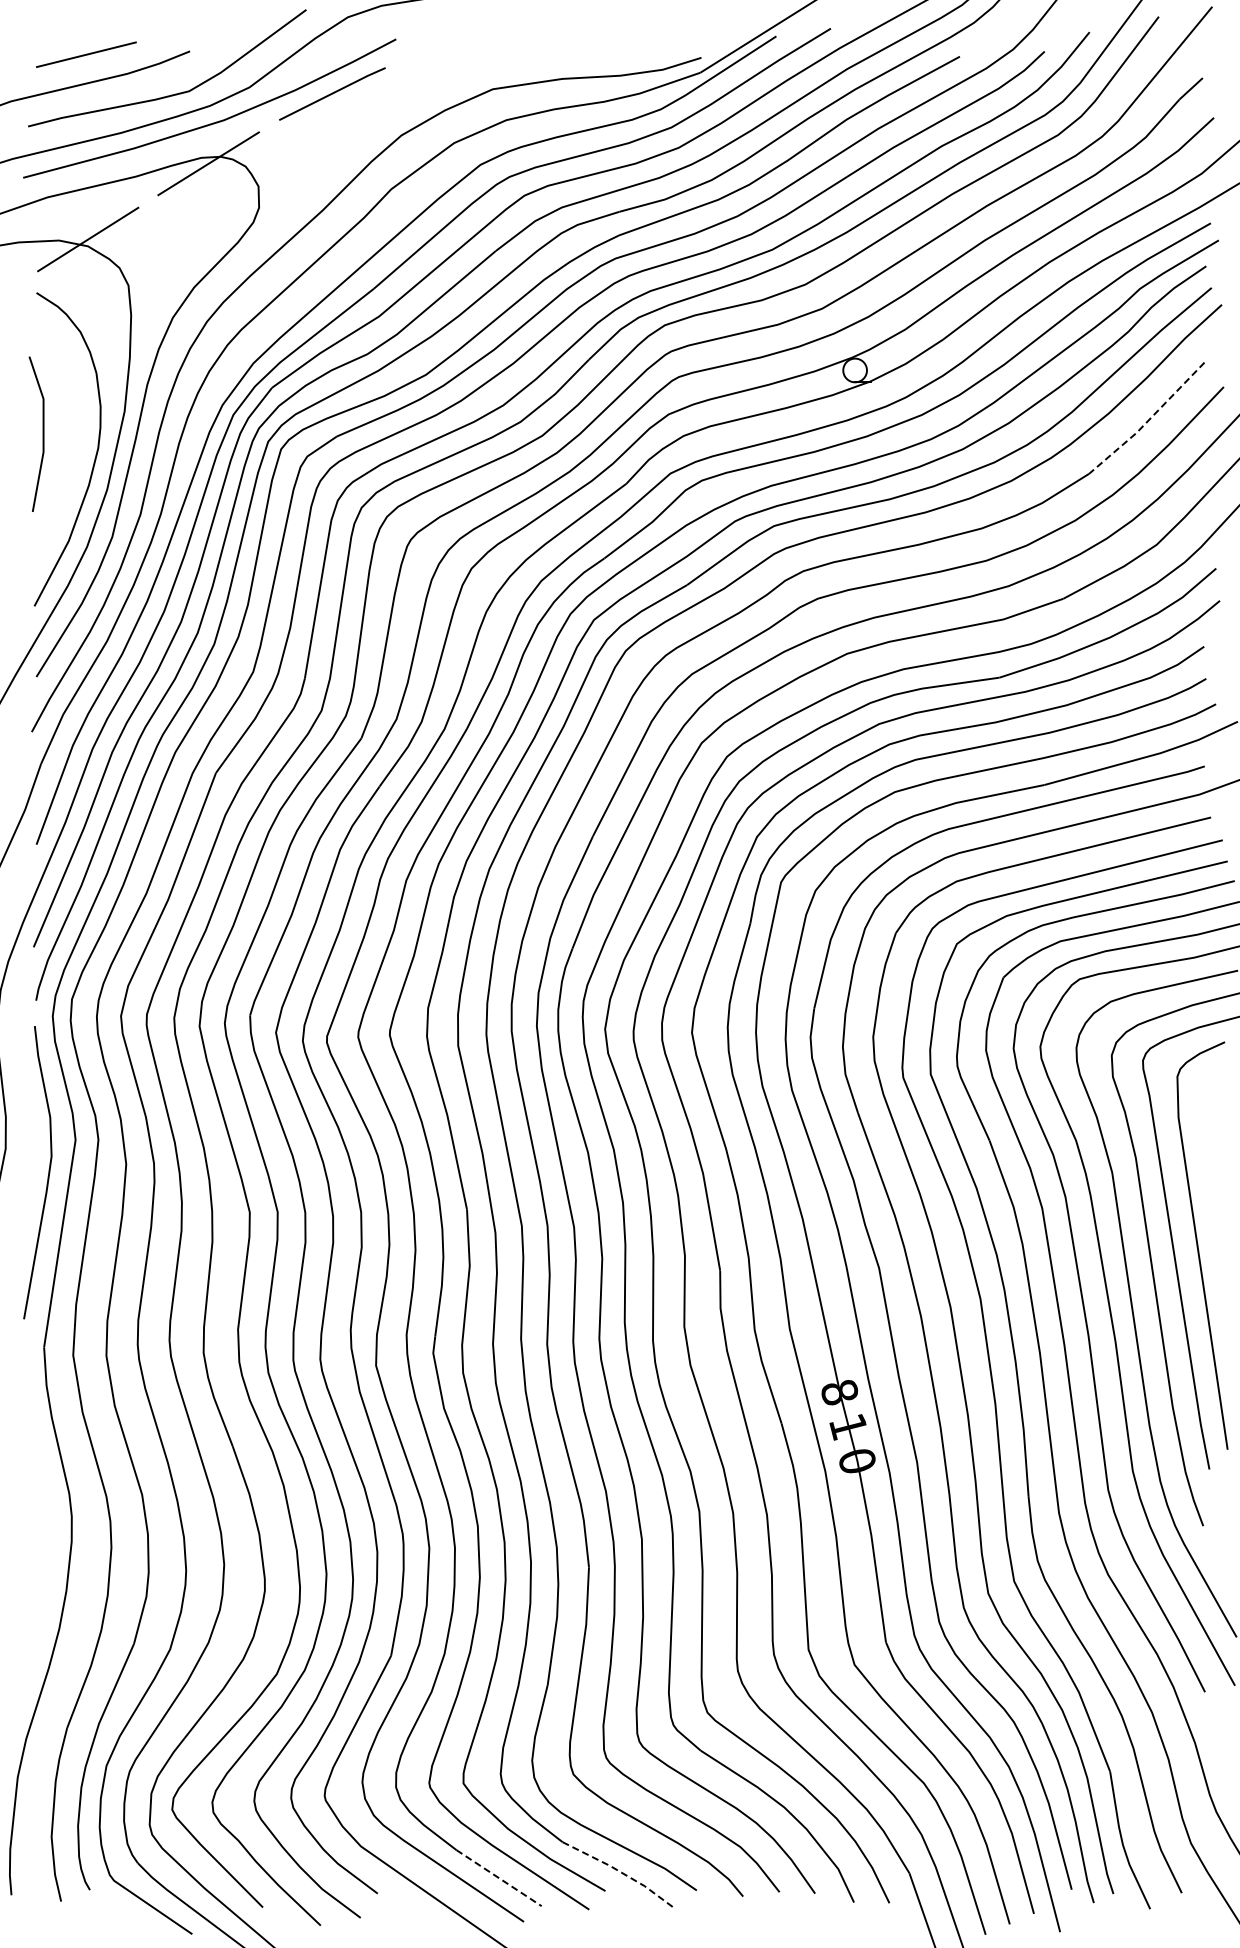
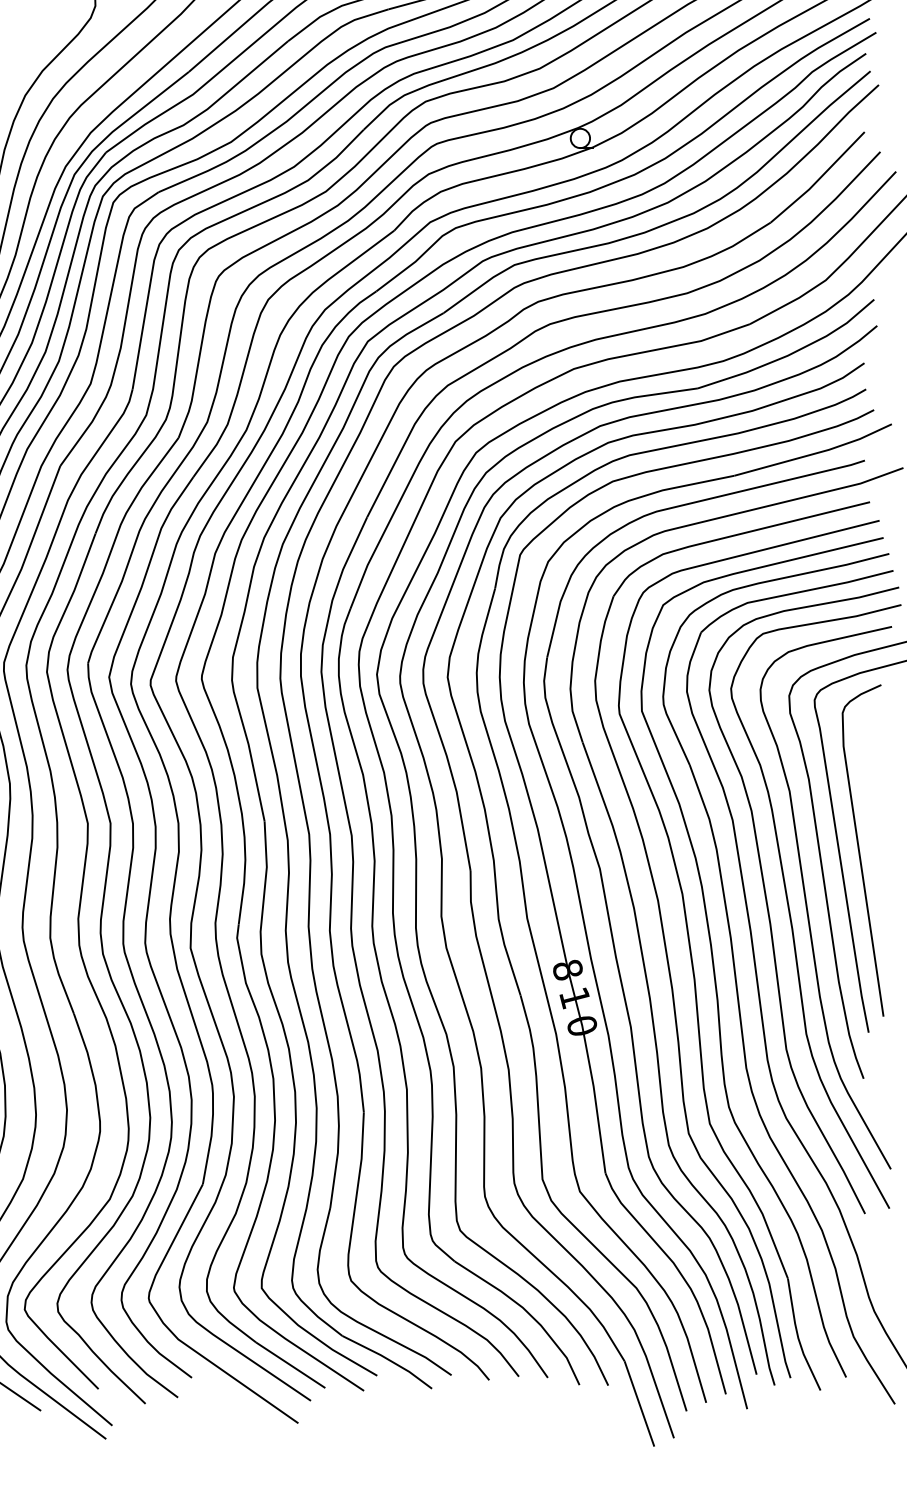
line: (1148, 420) -> (819, 179), dashed -> solid
line: (619, 1871) -> (388, 1359), dashed -> solid
line: (499, 1878) -> (291, 1365), dashed -> solid

